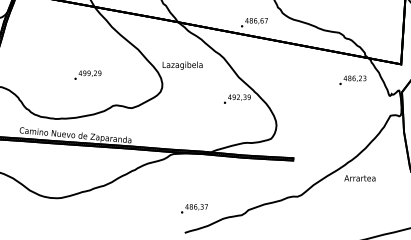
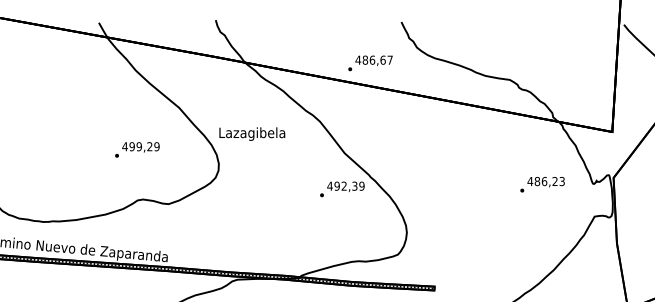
text: (87, 74) -> (136, 148), moved
text: (352, 79) -> (541, 183), moved

